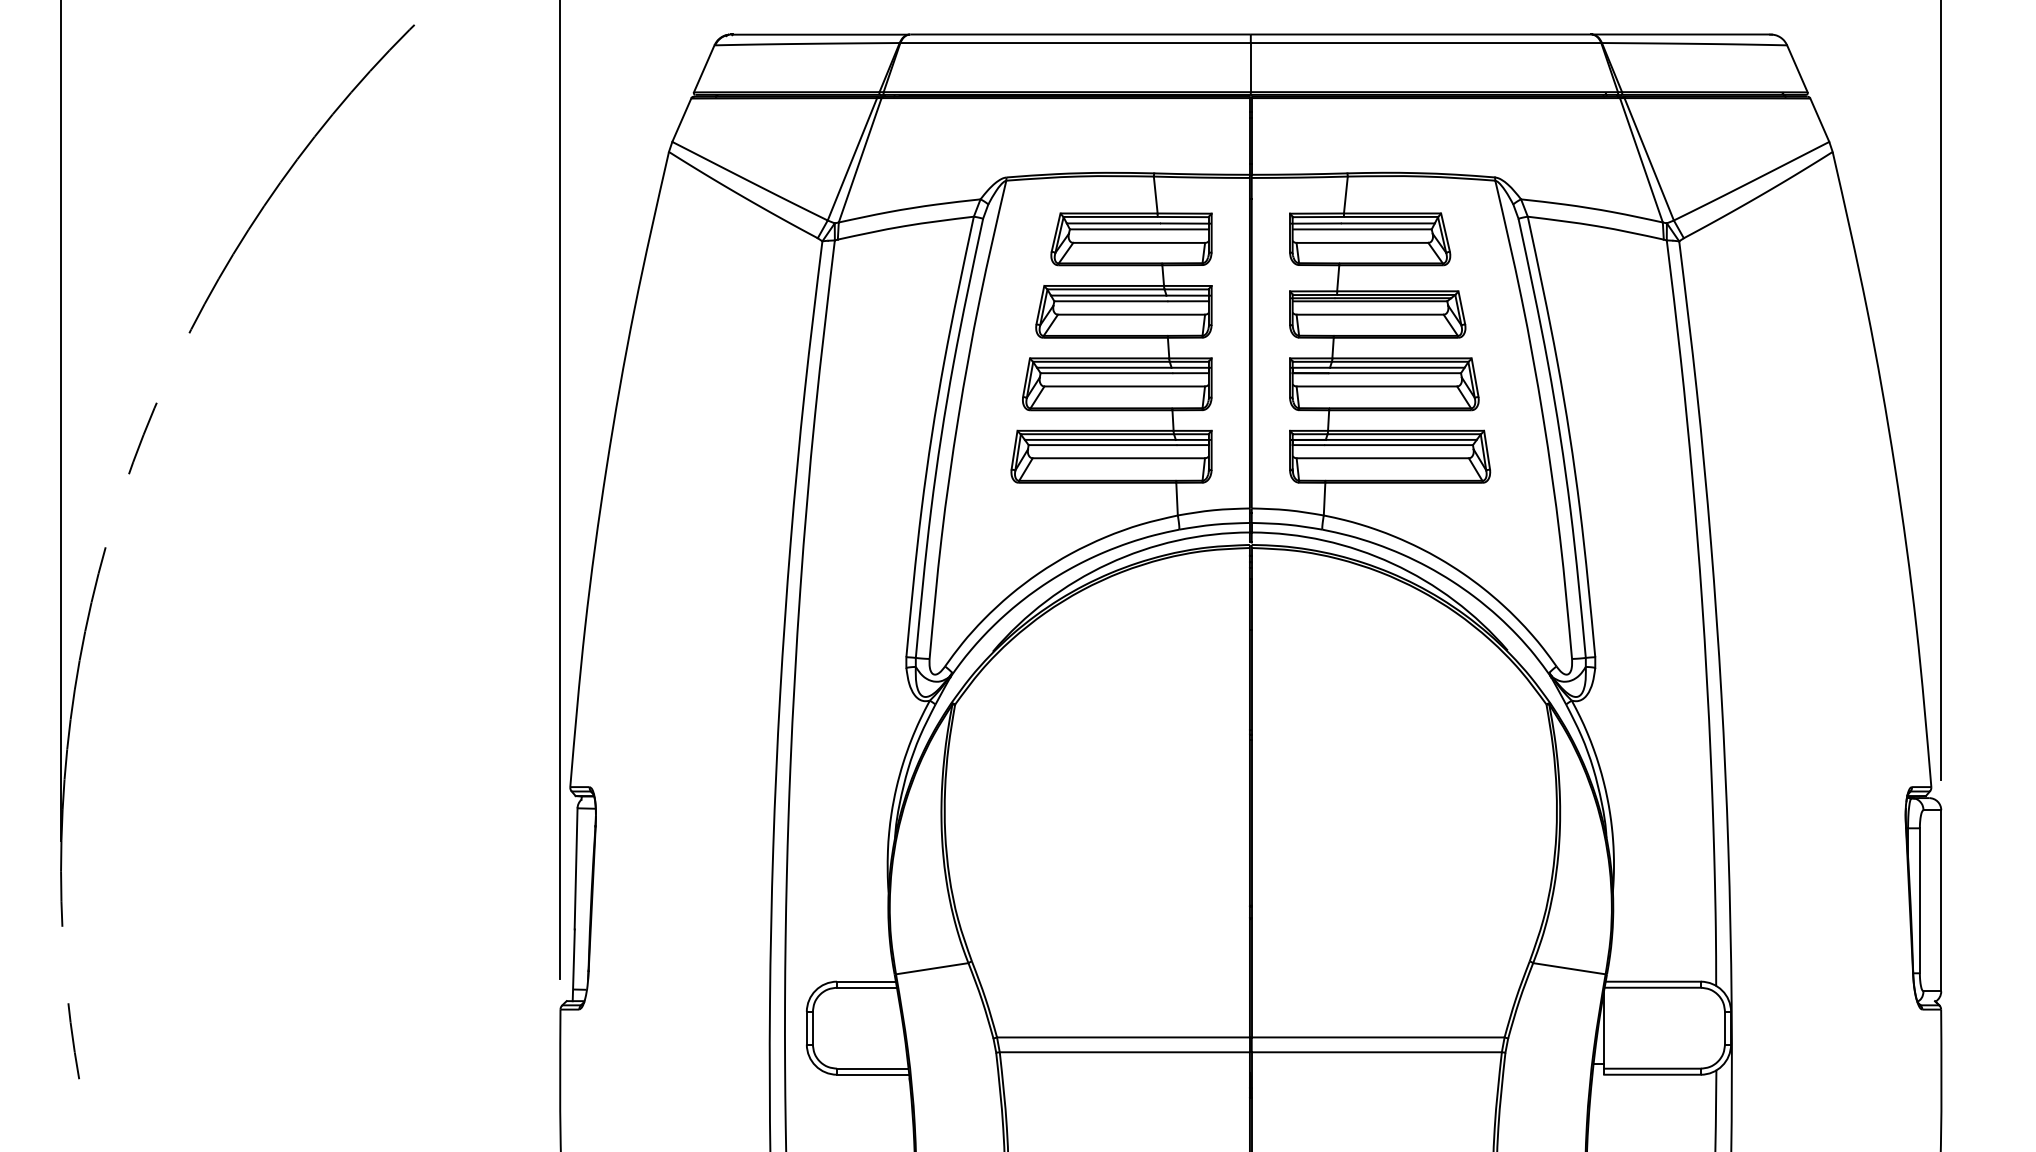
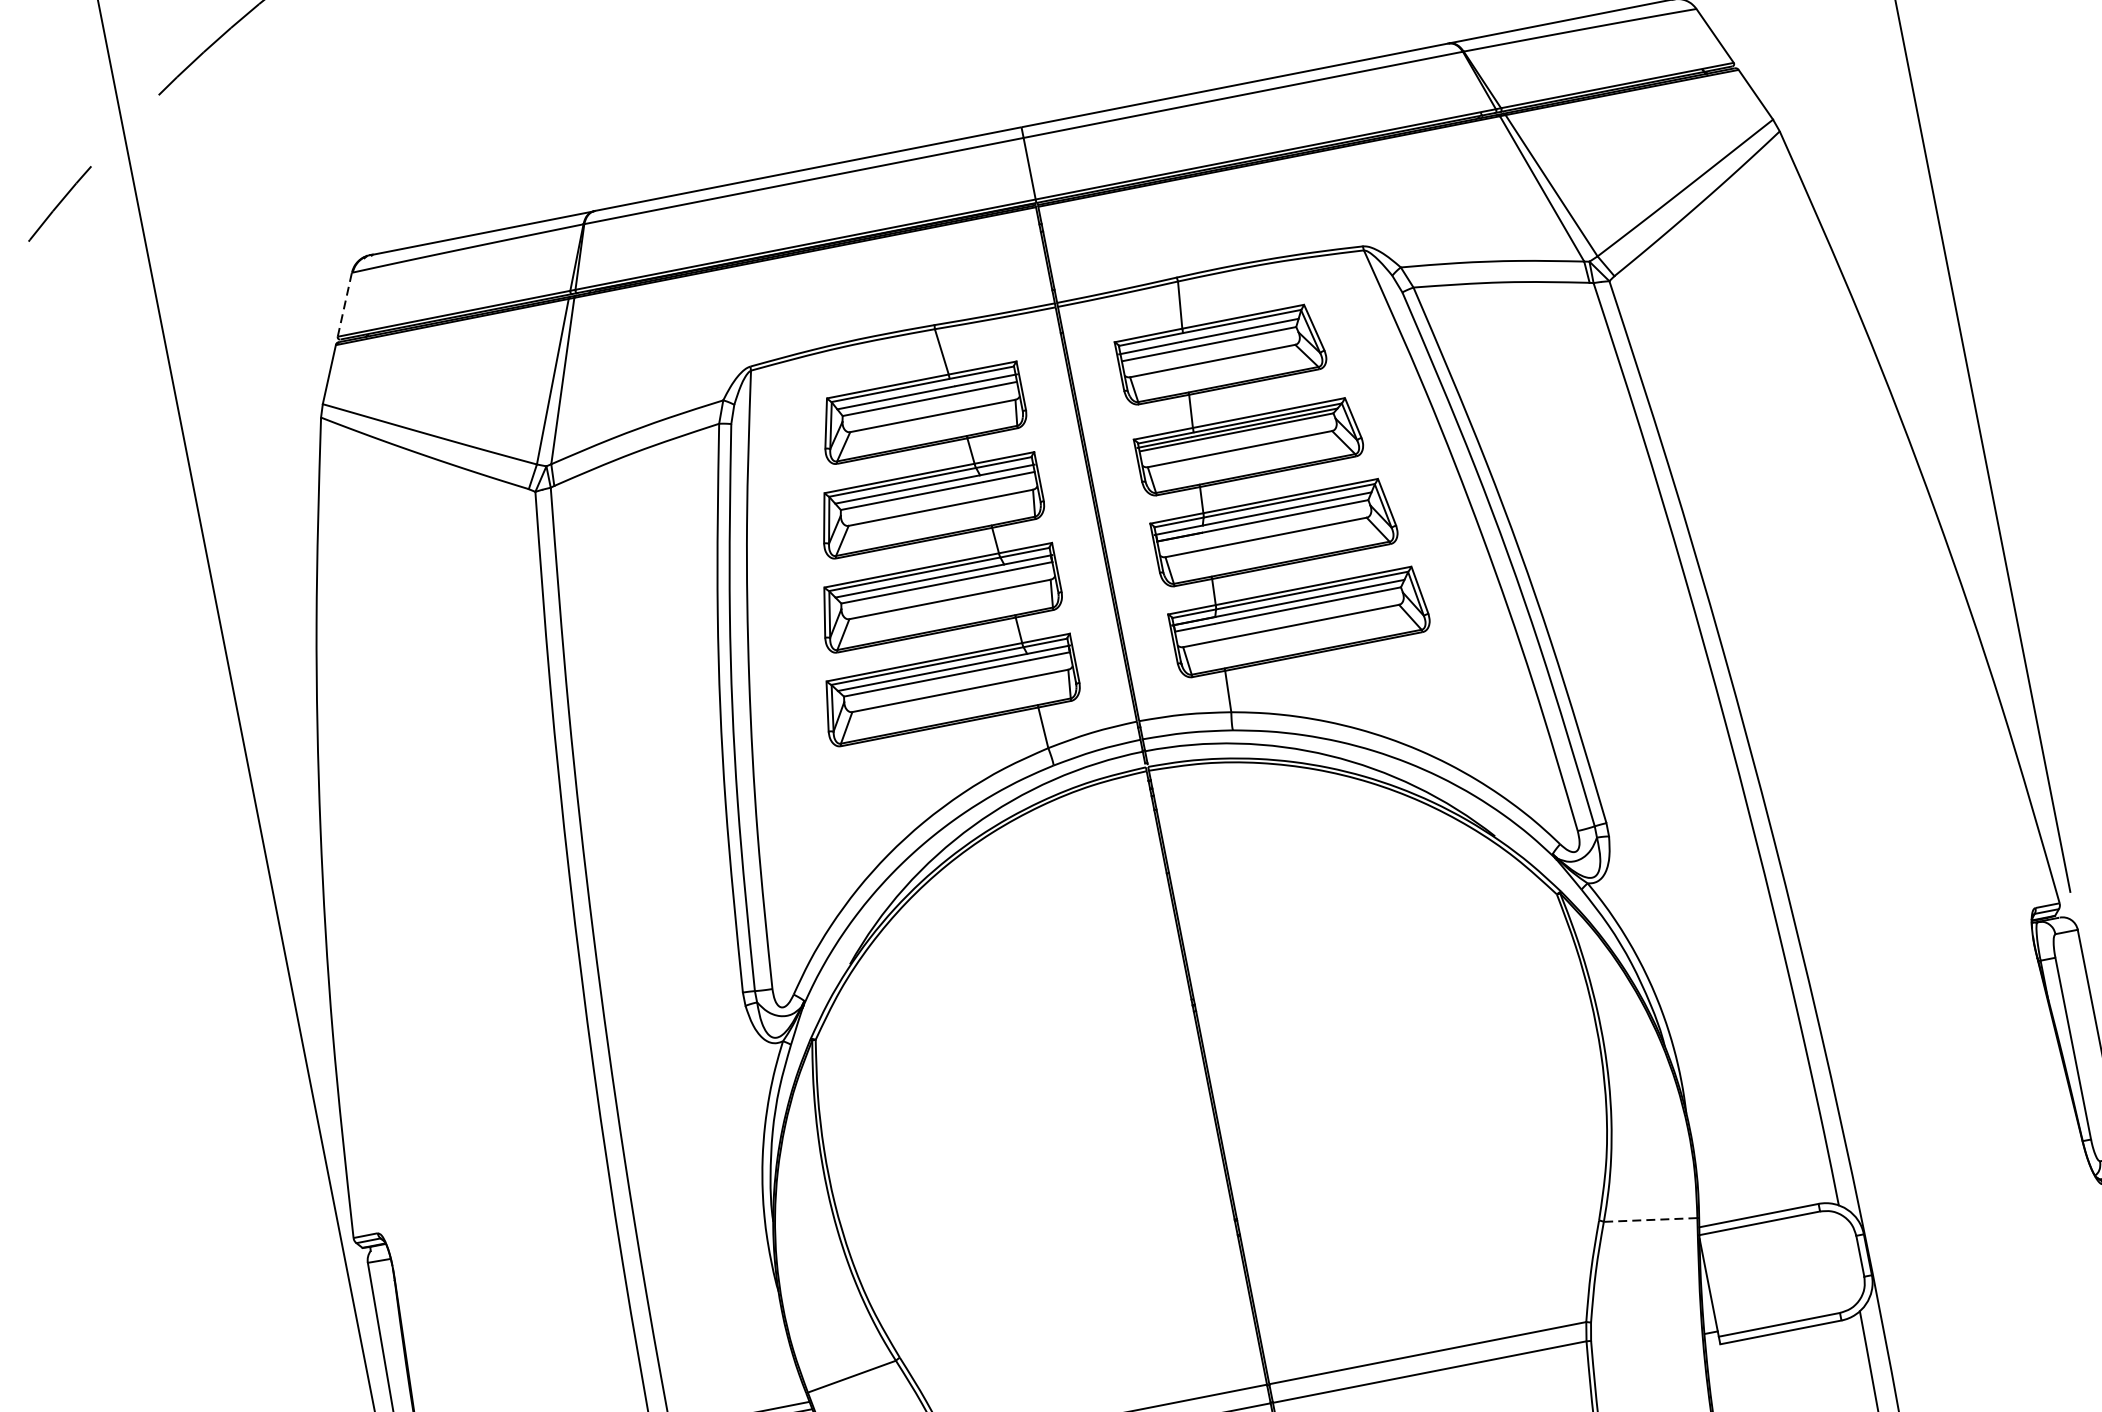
line: (704, 68) -> (345, 304), solid -> dashed
line: (1569, 968) -> (1650, 1219), solid -> dashed

